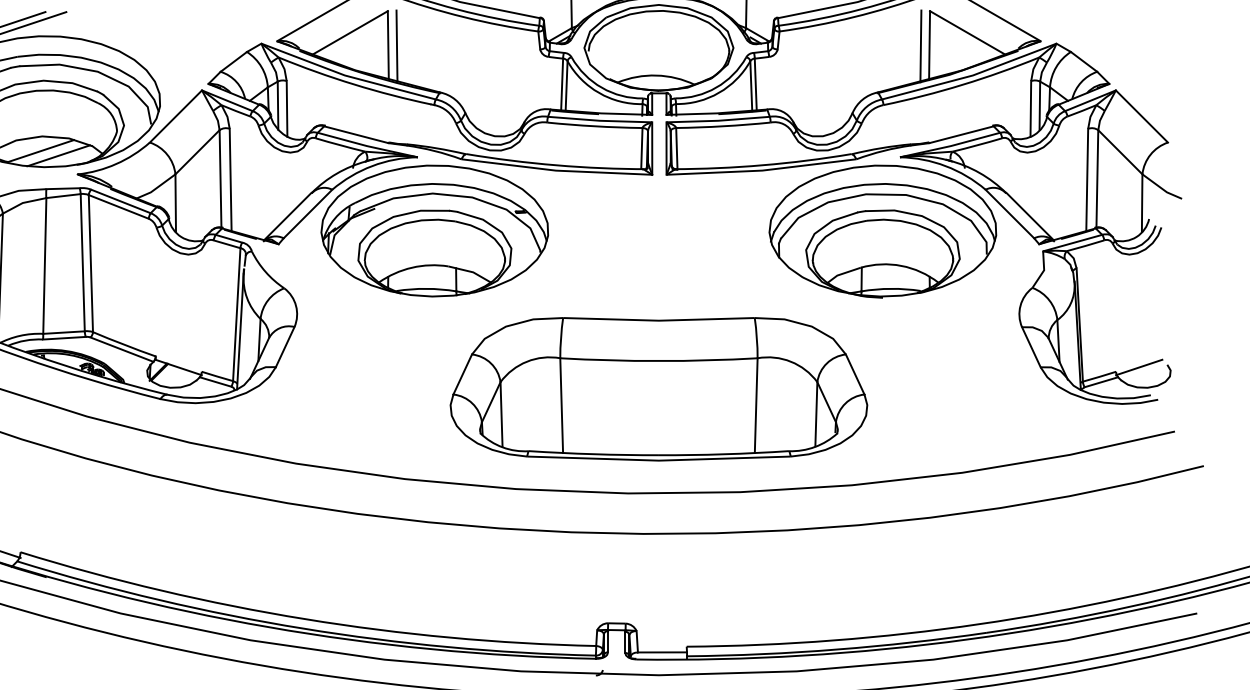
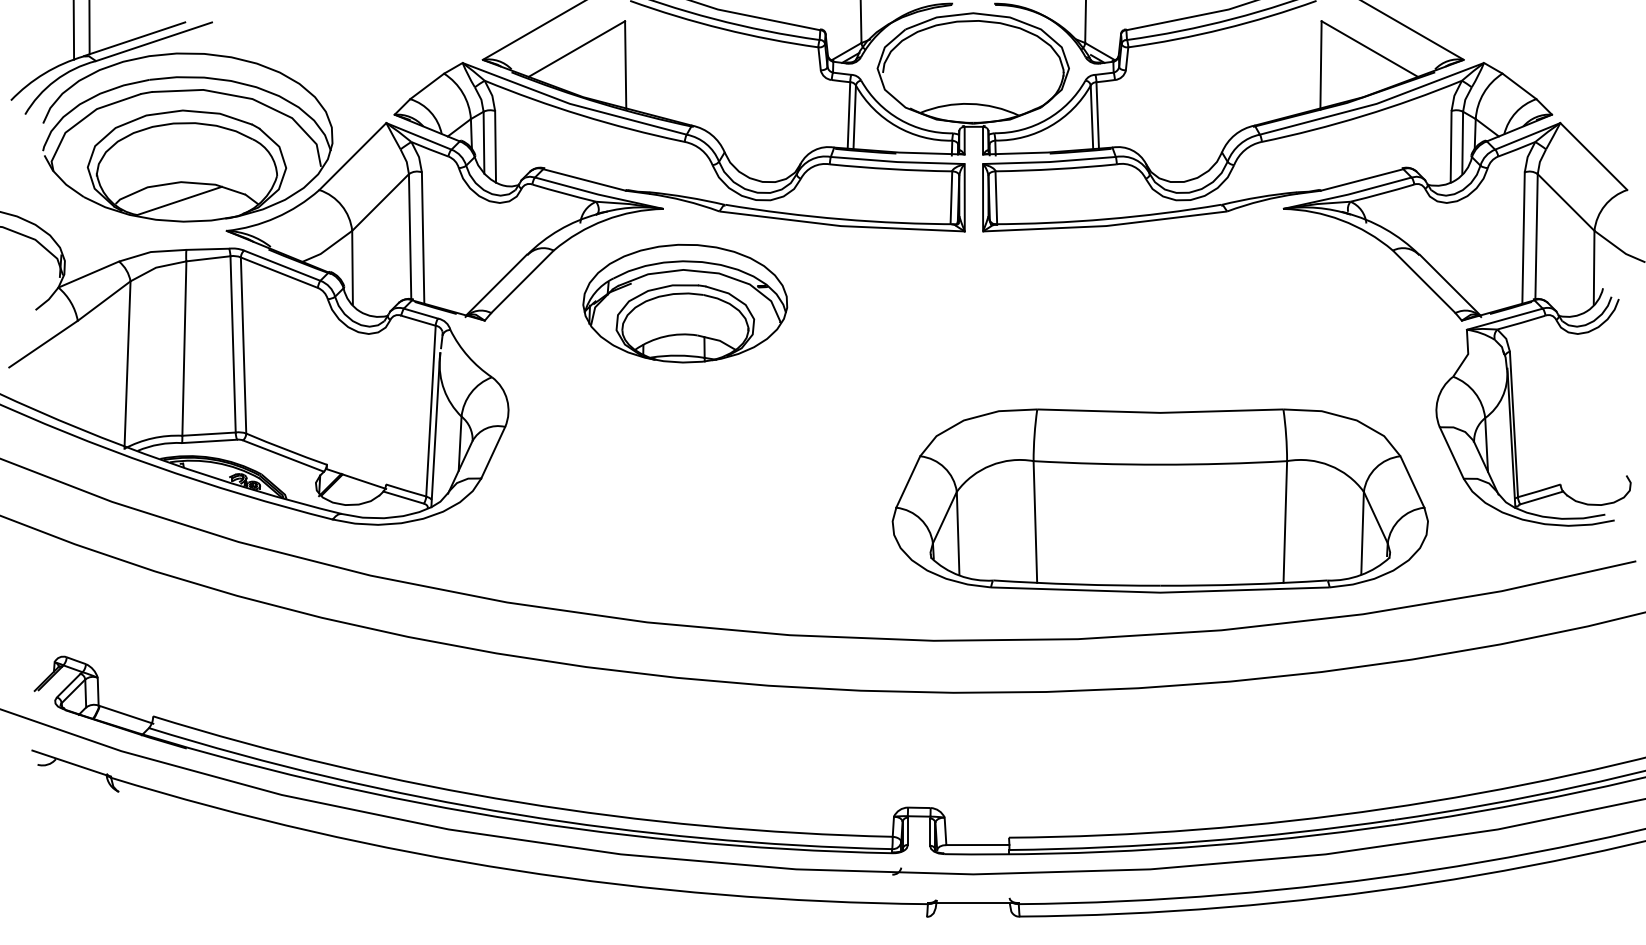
line: (396, 46) -> (636, 66), removed
line: (920, 46) -> (1309, 66), removed
line: (58, 155) -> (201, 206), removed
part: (434, 230) -> (684, 303), size x0.7
part: (882, 231) -> (1260, 304), removed
line: (1139, 367) -> (1590, 478), removed
part: (658, 388) -> (1159, 500), moved

